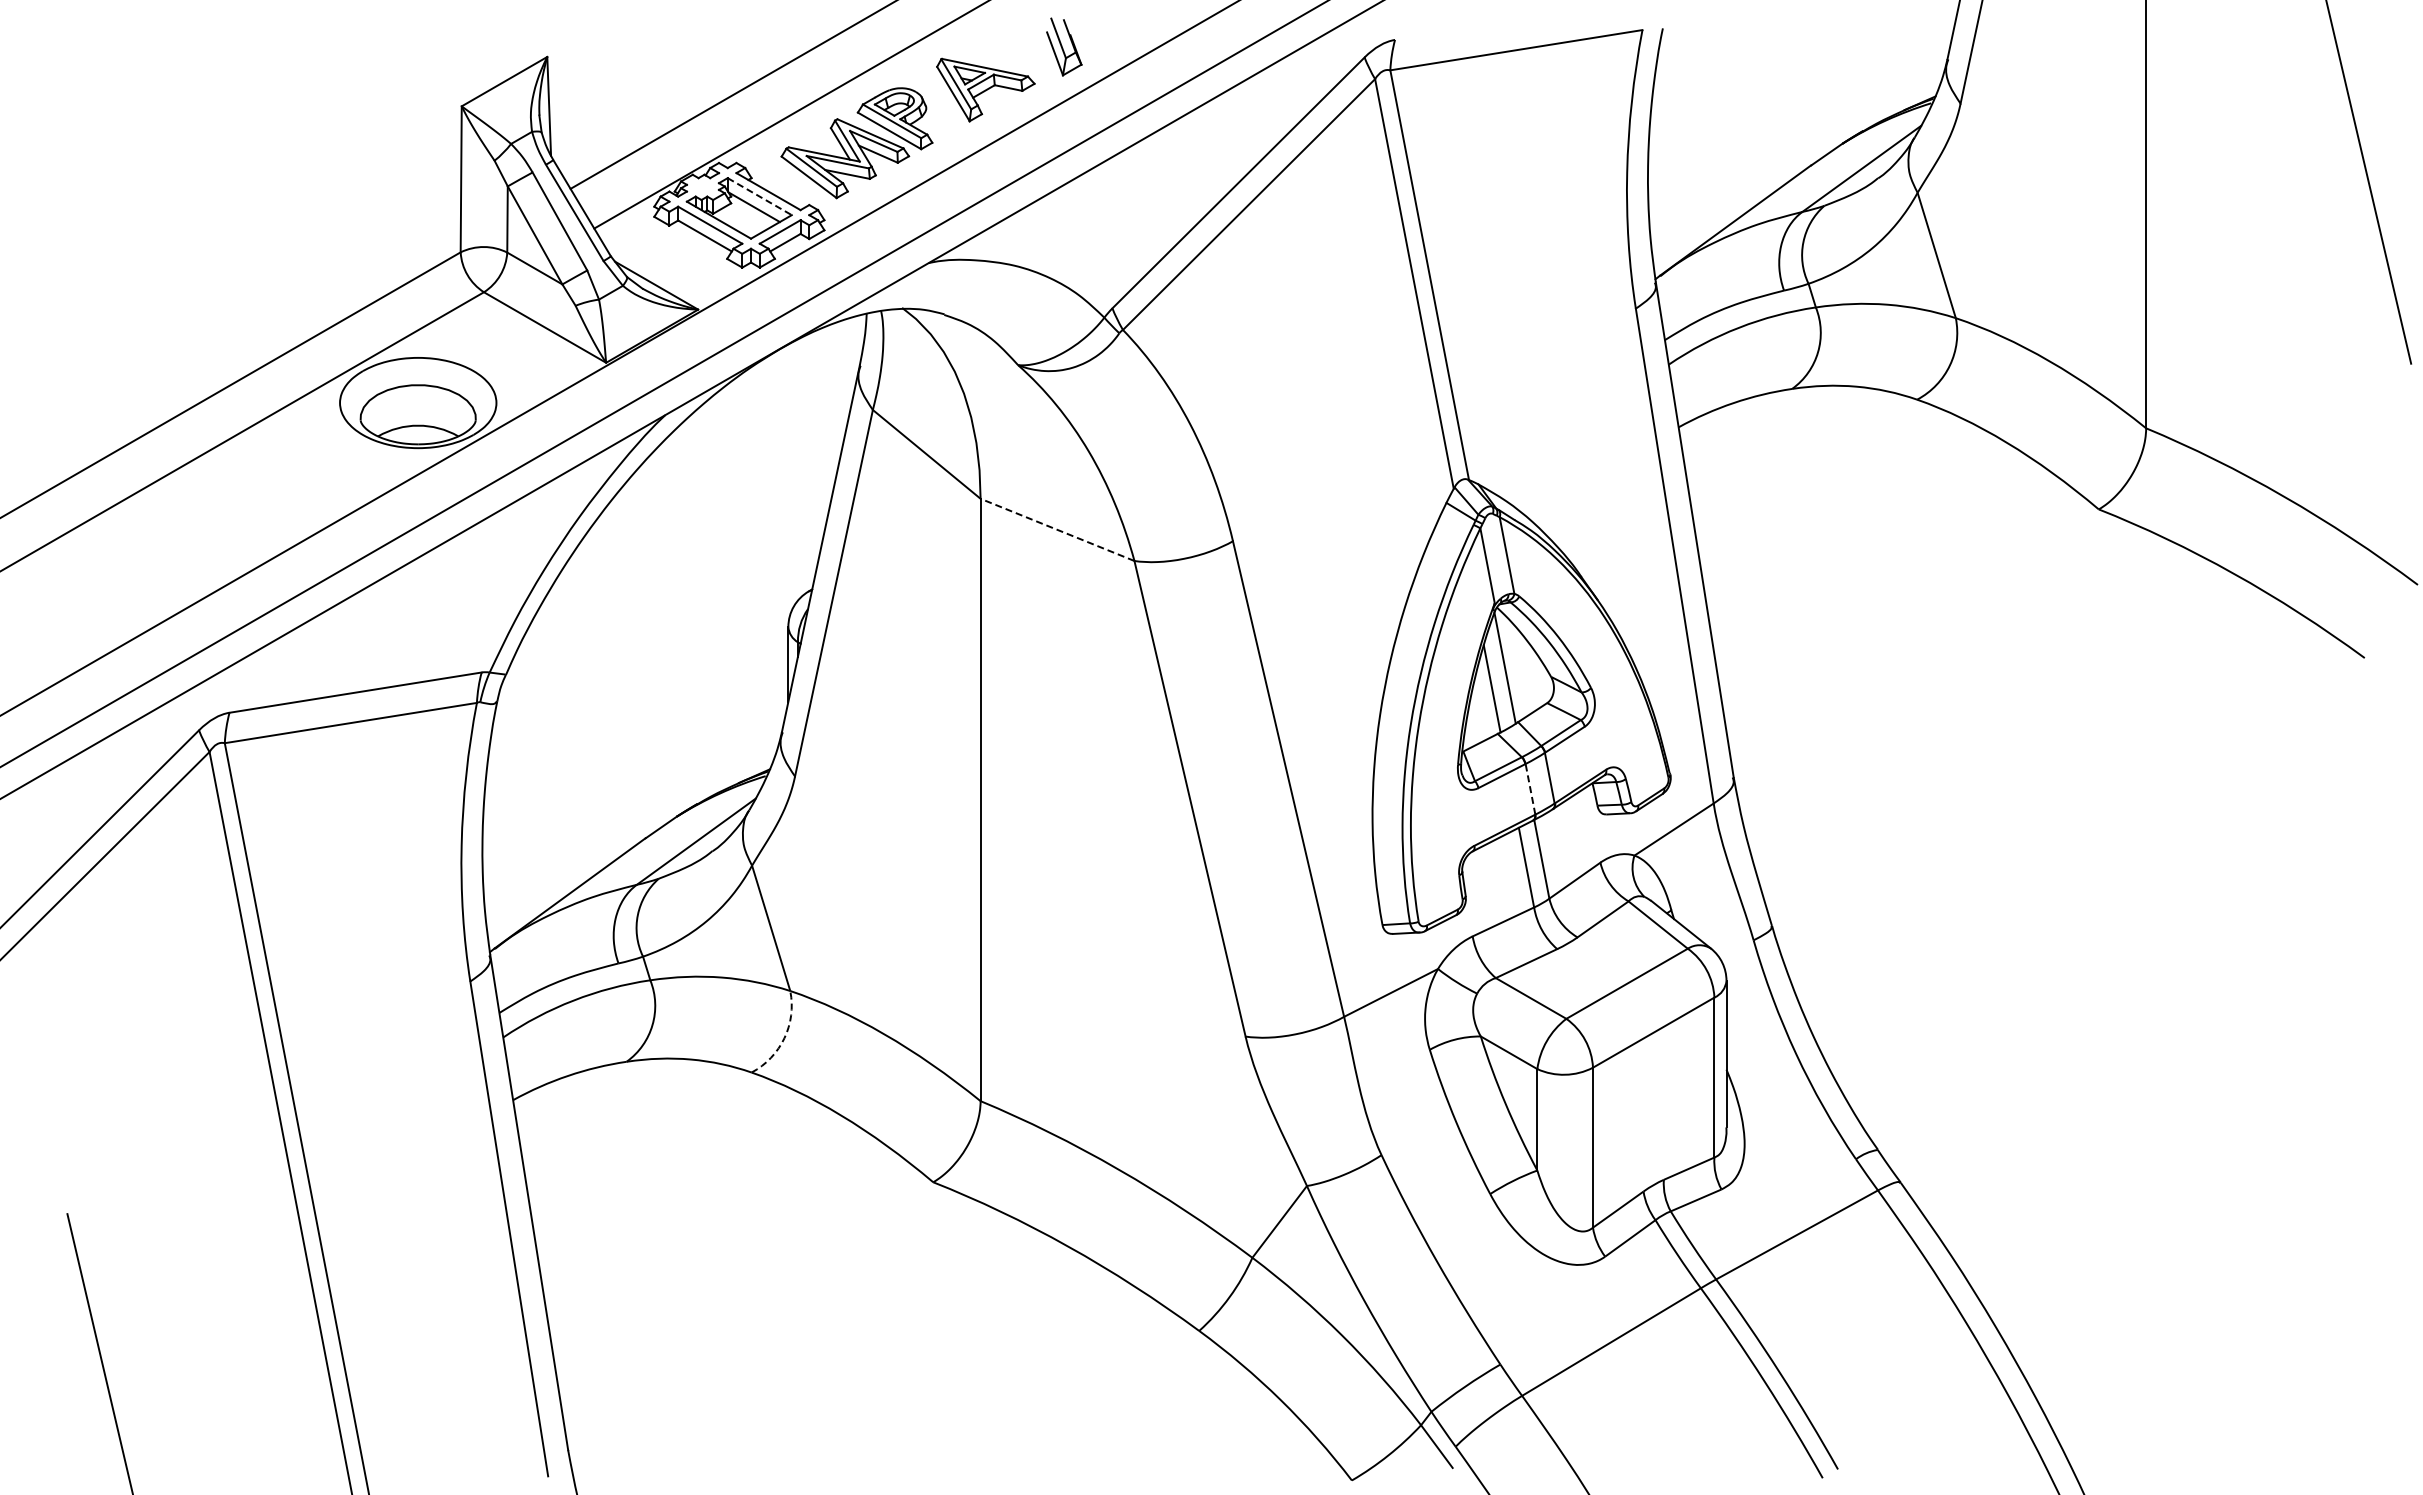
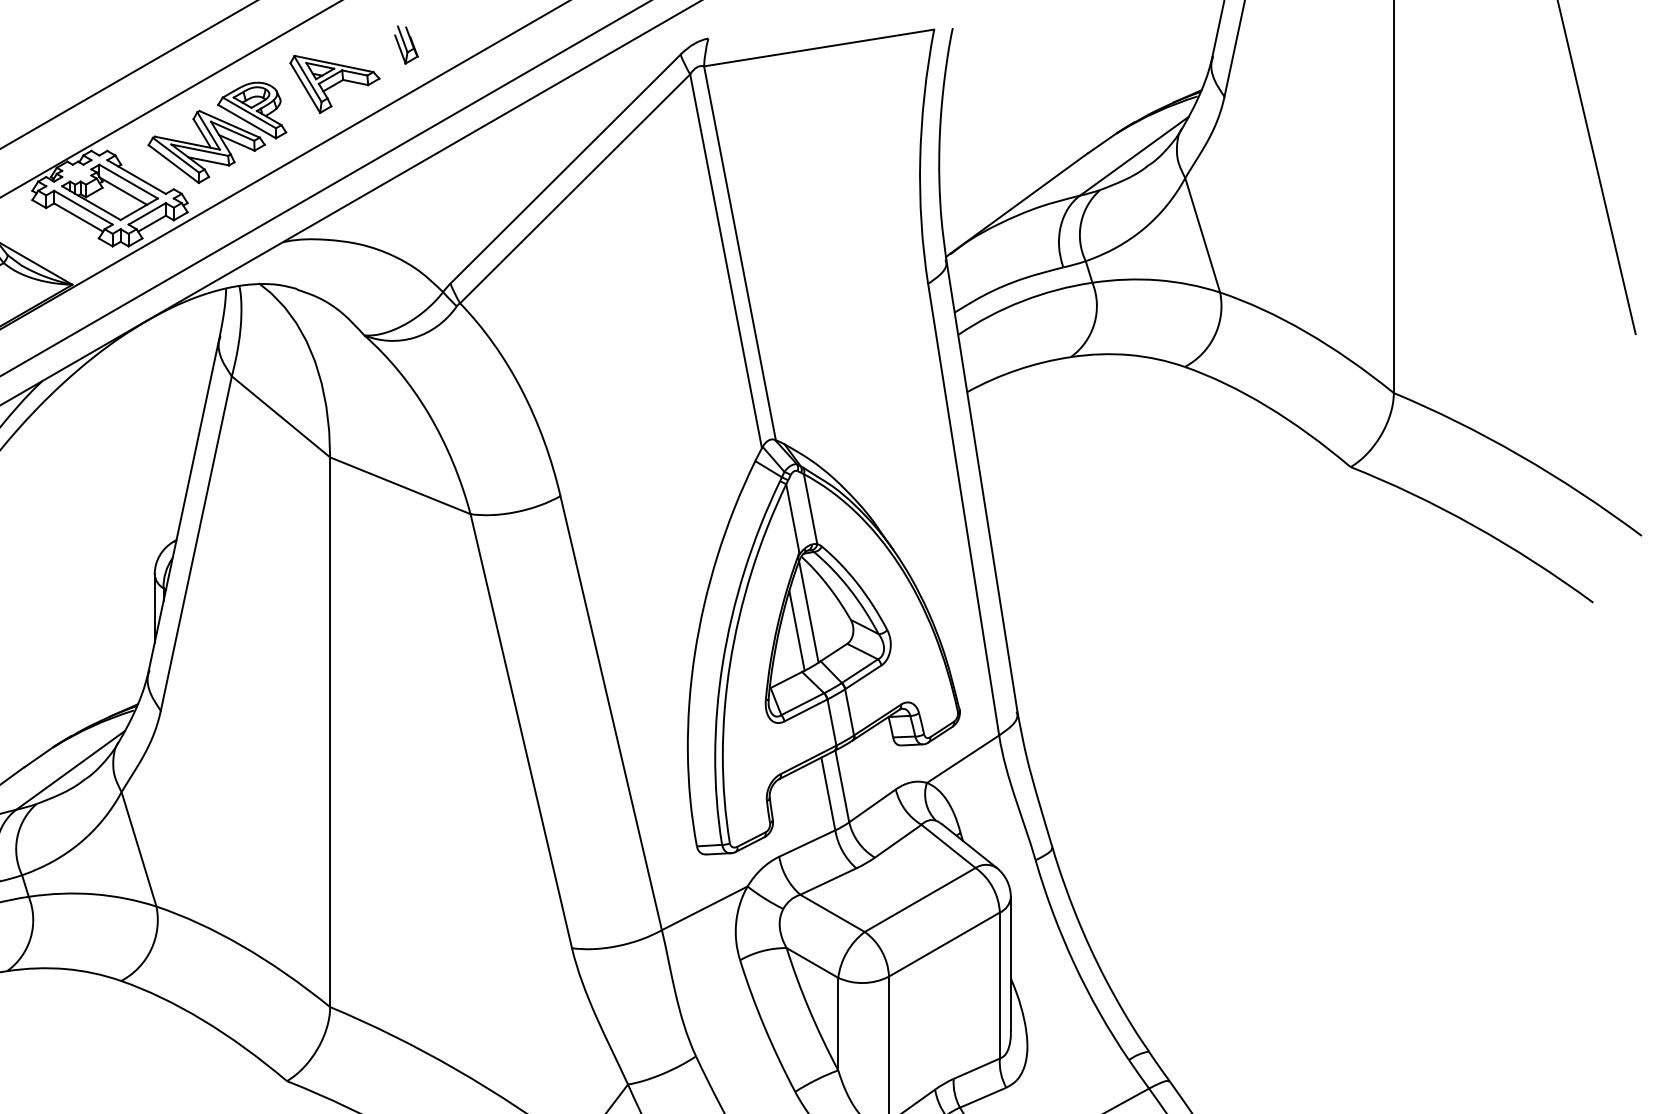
part: (1063, 46) -> (405, 44), size x0.71
line: (760, 196) -> (129, 181), dashed -> solid
line: (1057, 529) -> (400, 485), dashed -> solid
line: (1530, 789) -> (832, 722), dashed -> solid
arc: (784, 1038) -> (151, 949), dashed -> solid

